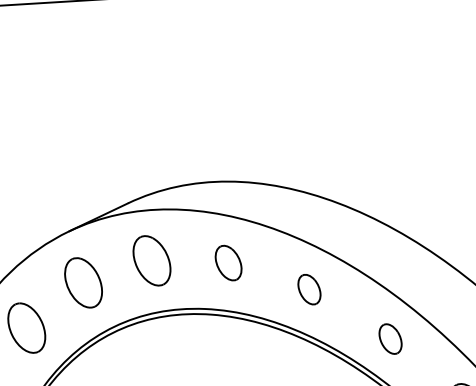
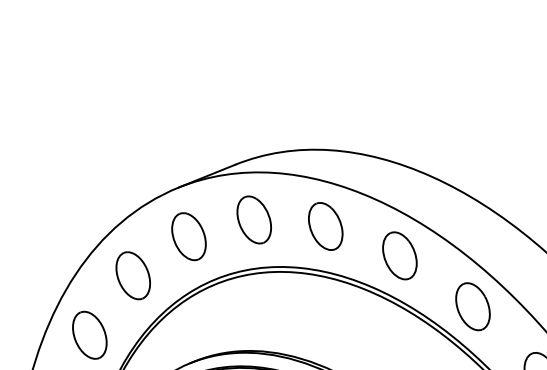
part: (228, 263) -> (325, 226), size x1.43
part: (308, 289) -> (399, 255), size x1.67
part: (390, 338) -> (472, 306), size x1.67

